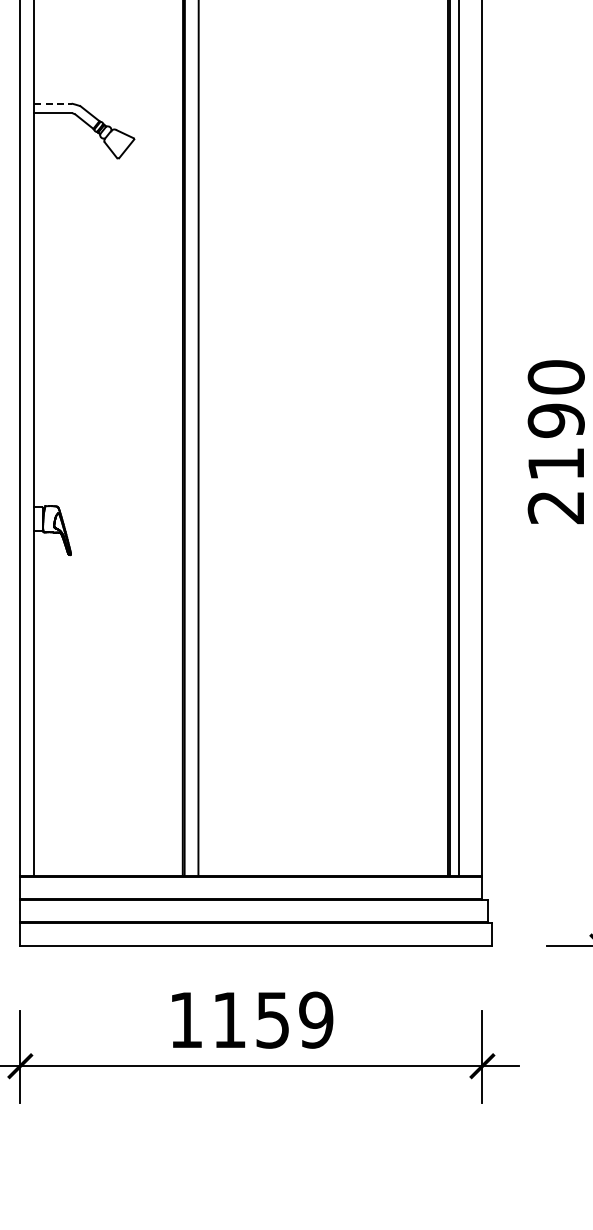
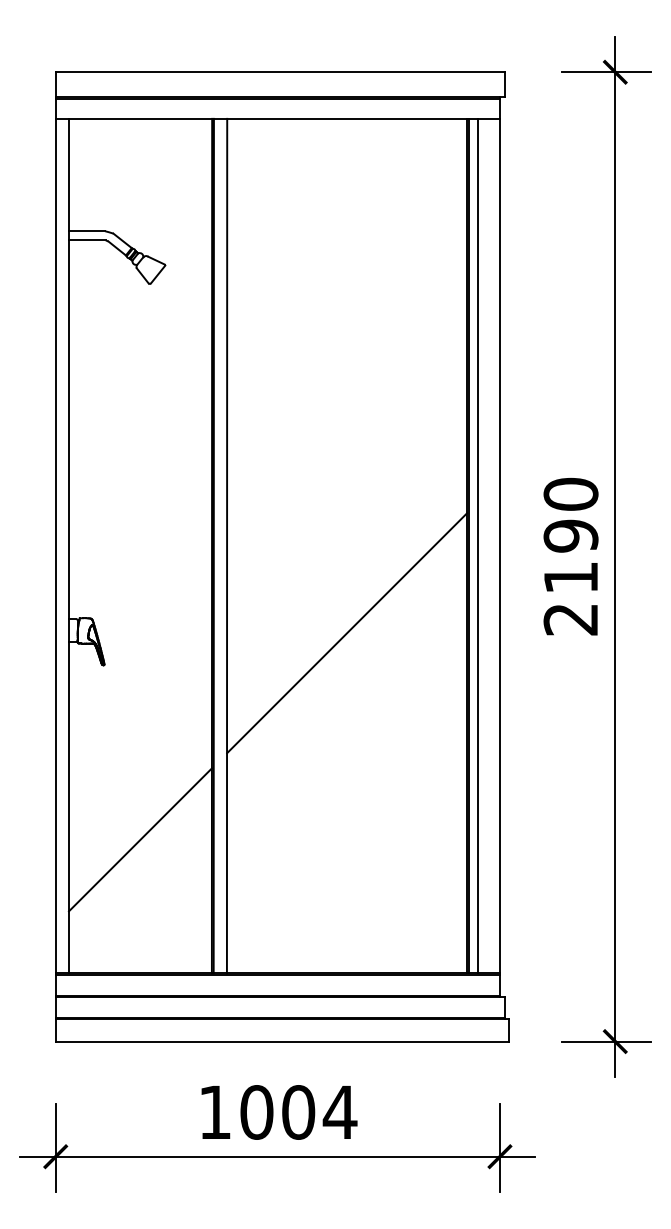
line: (53, 103) -> (87, 231), dashed -> solid
line: (323, 522) -> (347, 633), added
line: (107, 736) -> (139, 839), added
text: (272, 1020) -> (298, 1112), 1159 -> 1004

